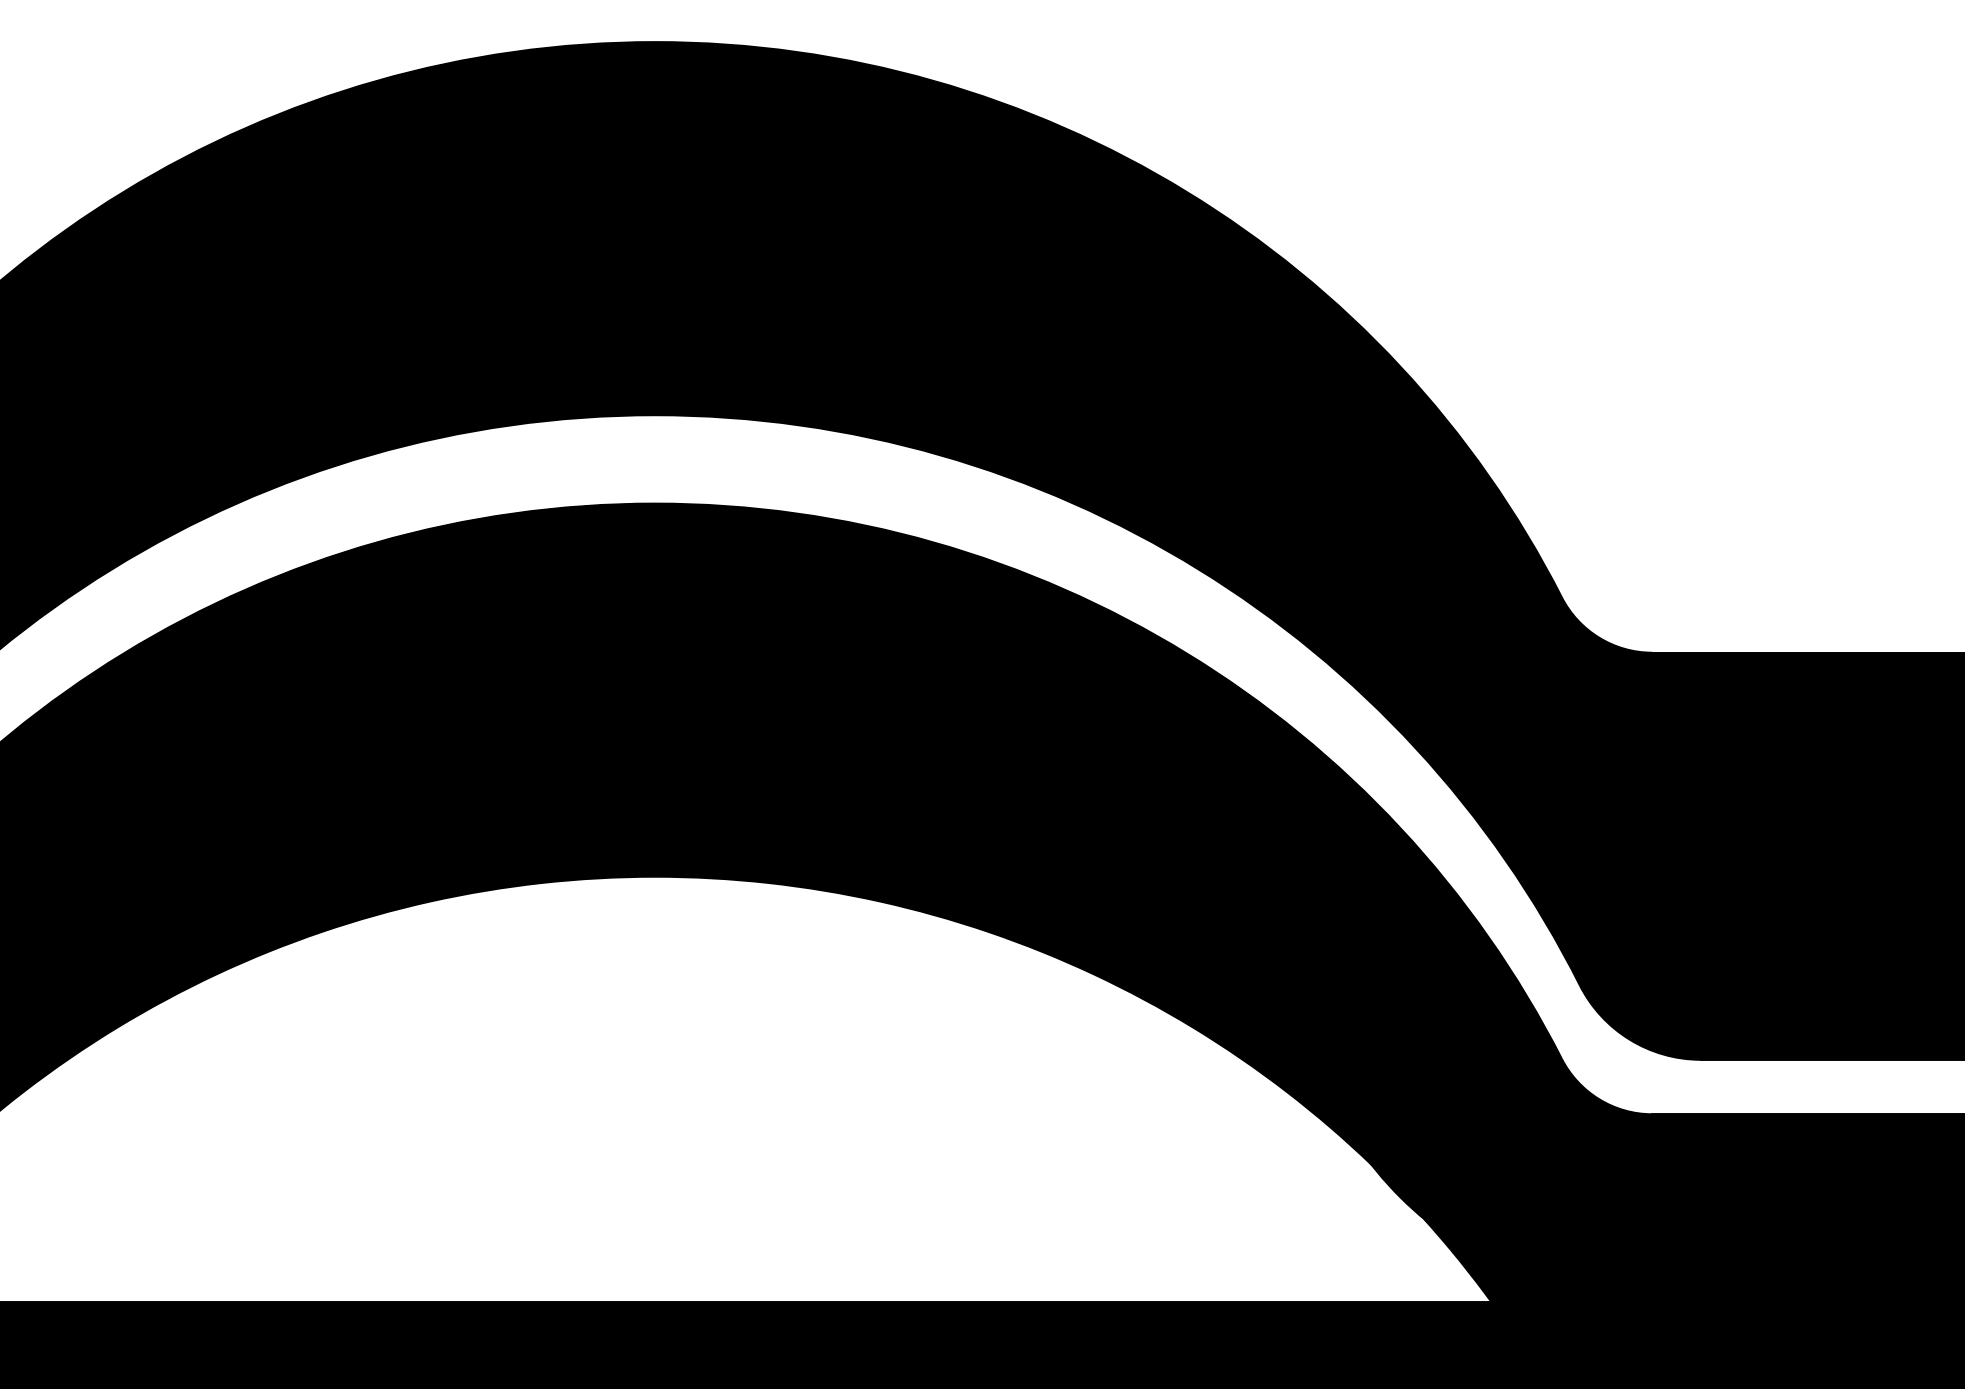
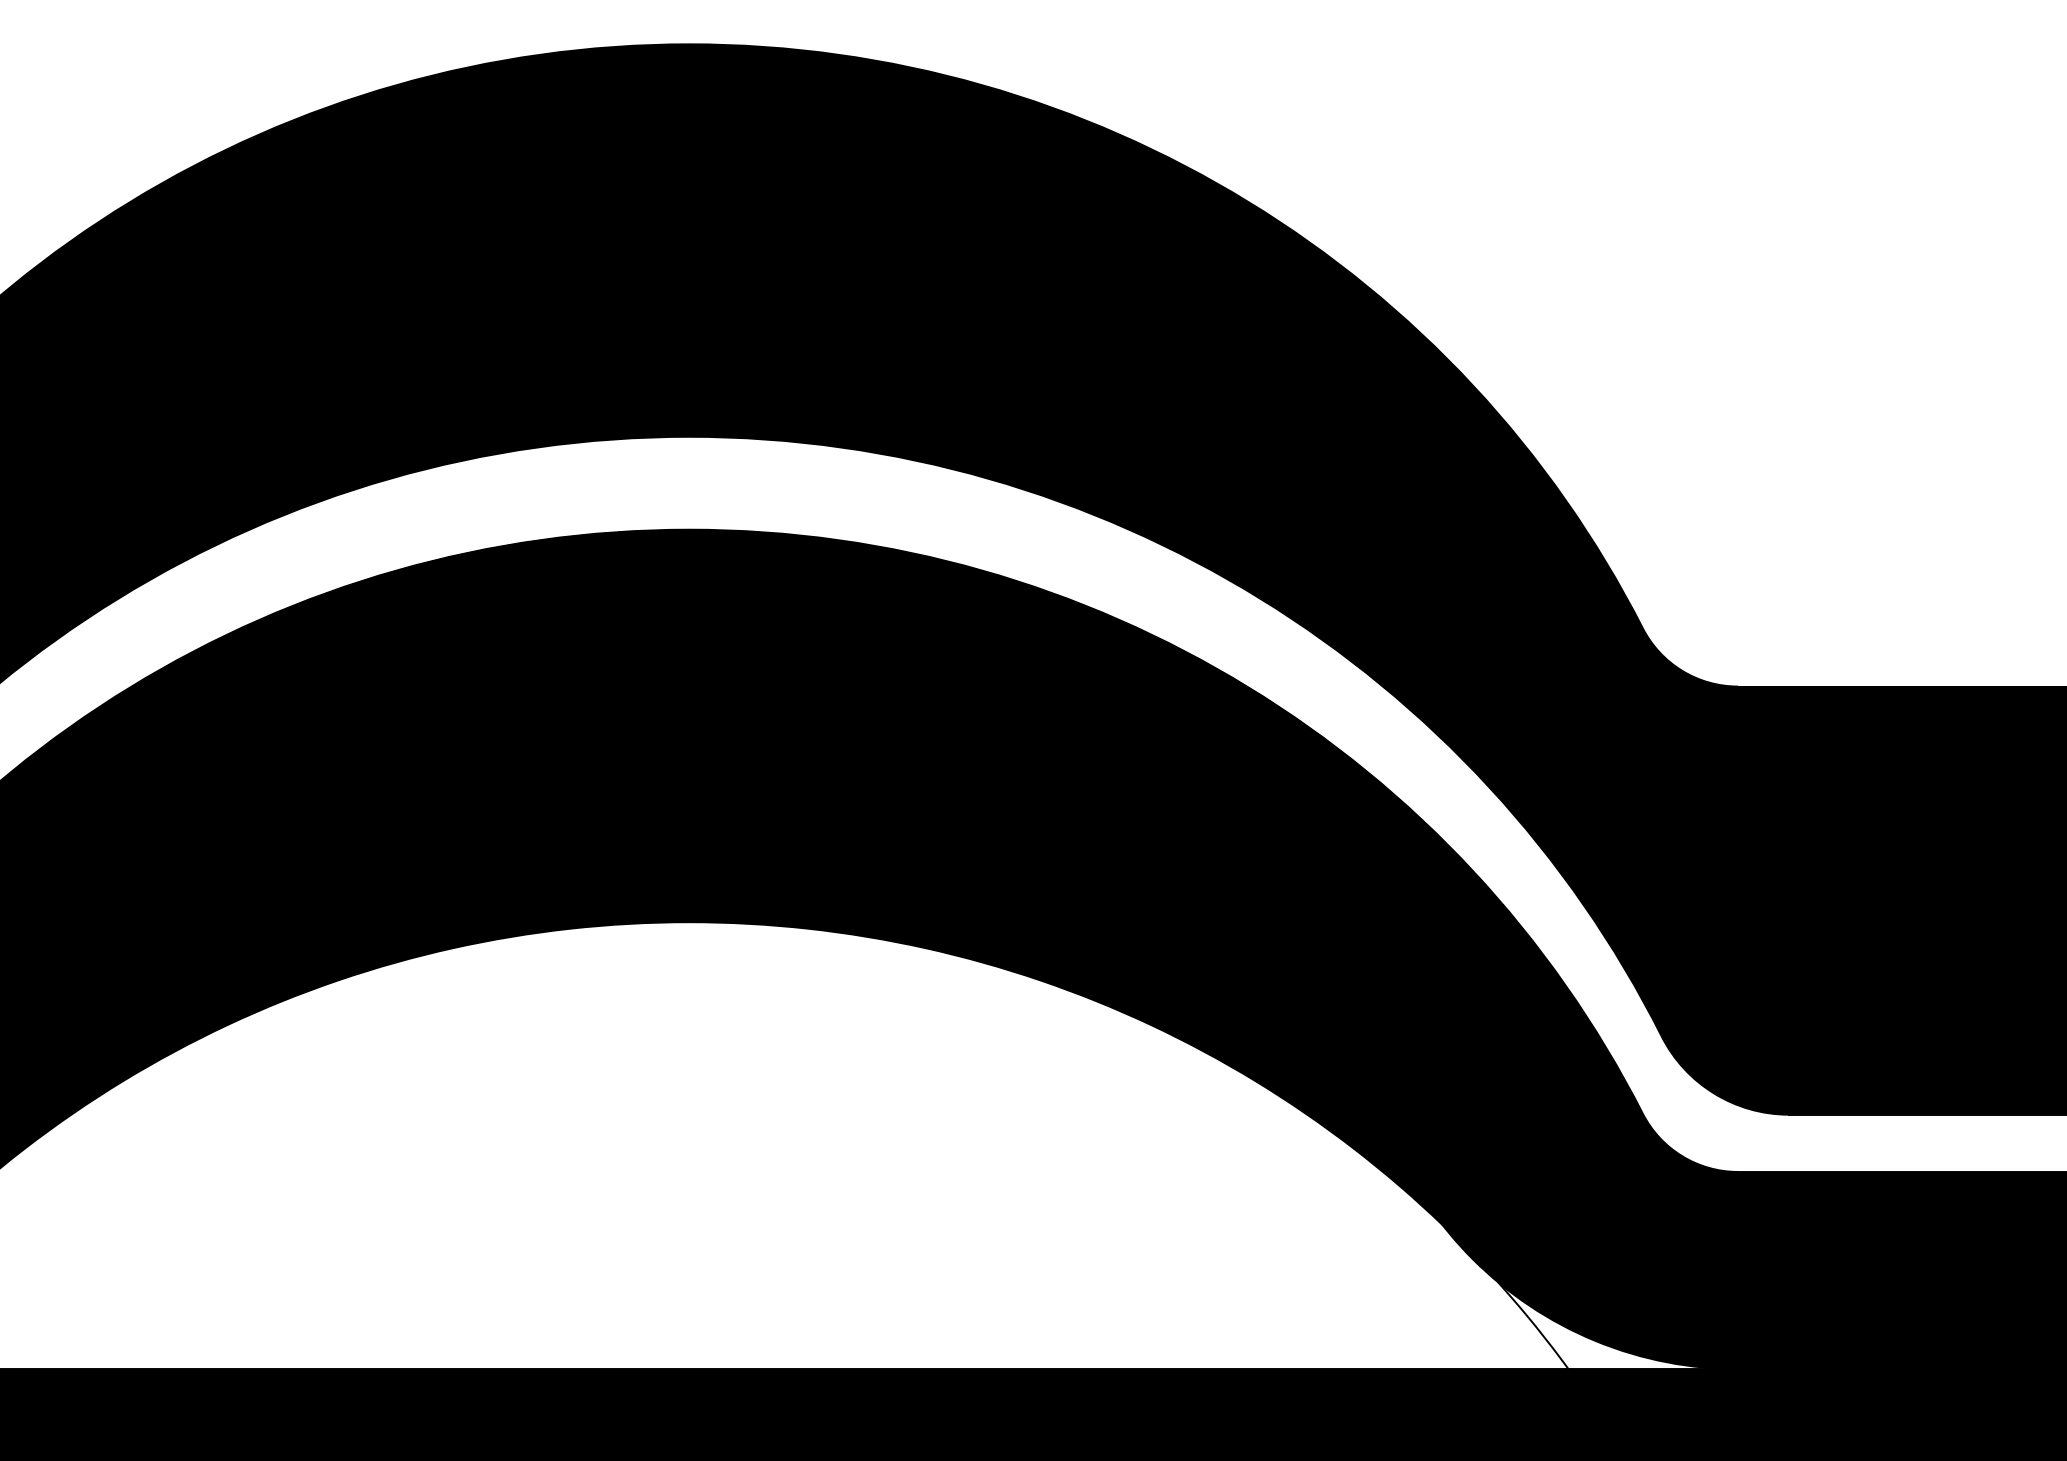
fill: (1540, 1262) -> (1620, 1327), removed

